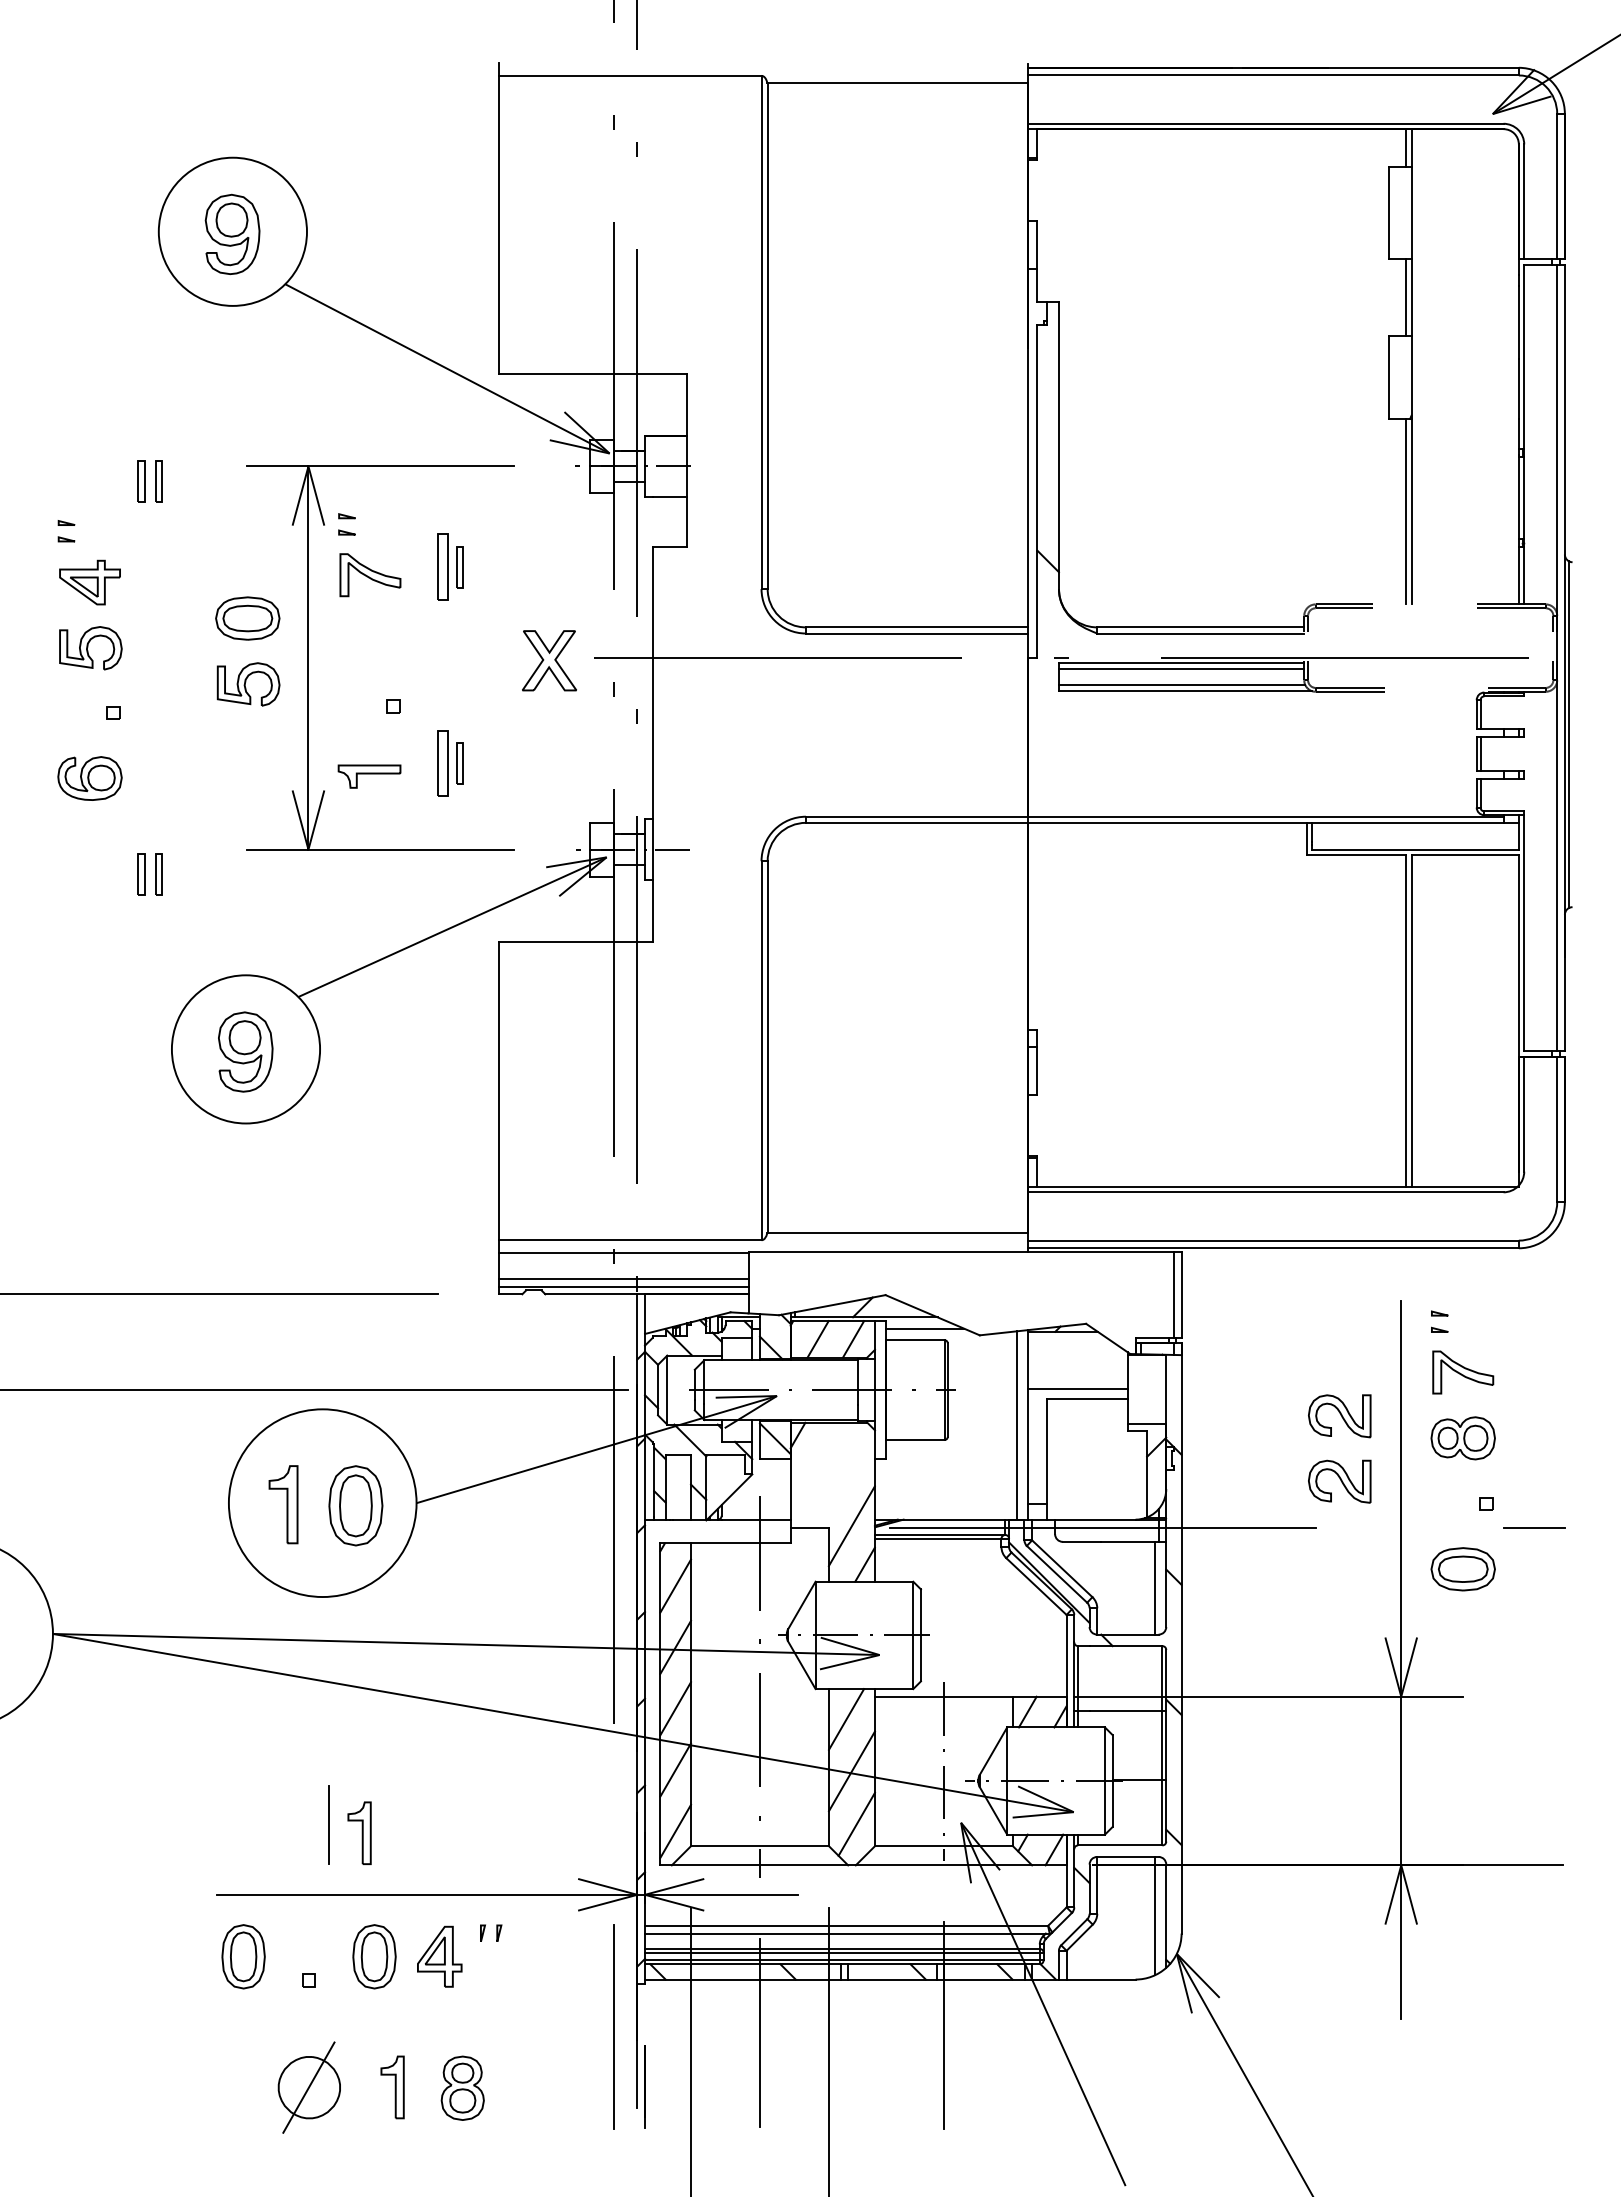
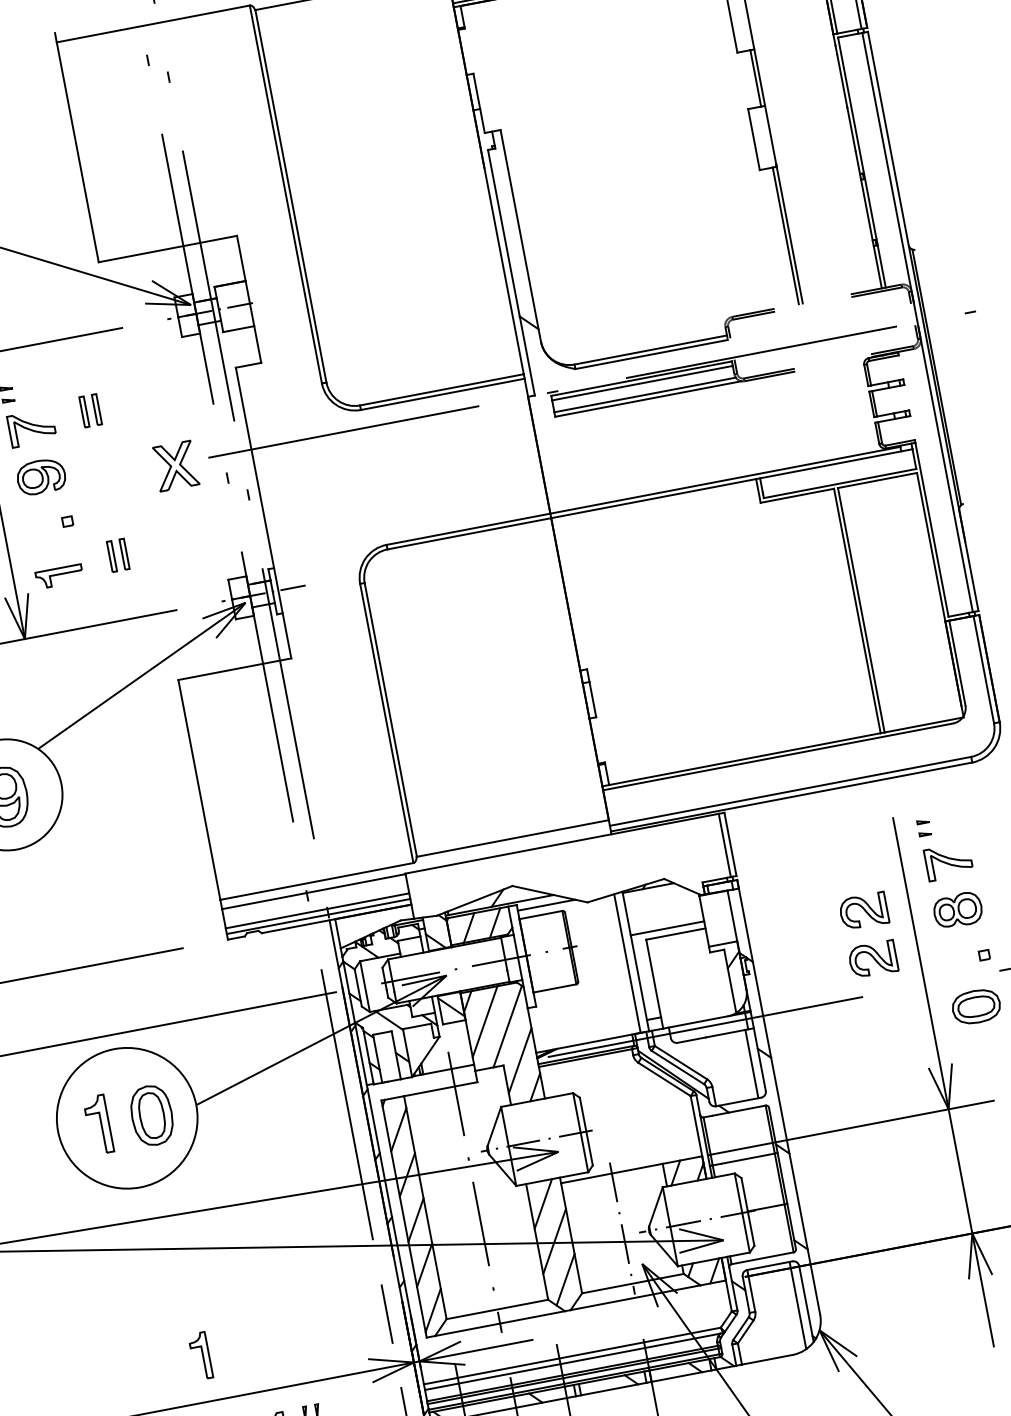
part: (442, 567) -> (83, 412), size x0.62
part: (370, 640) -> (41, 476), added
part: (442, 763) -> (111, 556), size x0.62
line: (815, 1465) -> (484, 1021), added
line: (843, 1478) -> (507, 1026), added
line: (328, 1824) -> (386, 1314), moved

